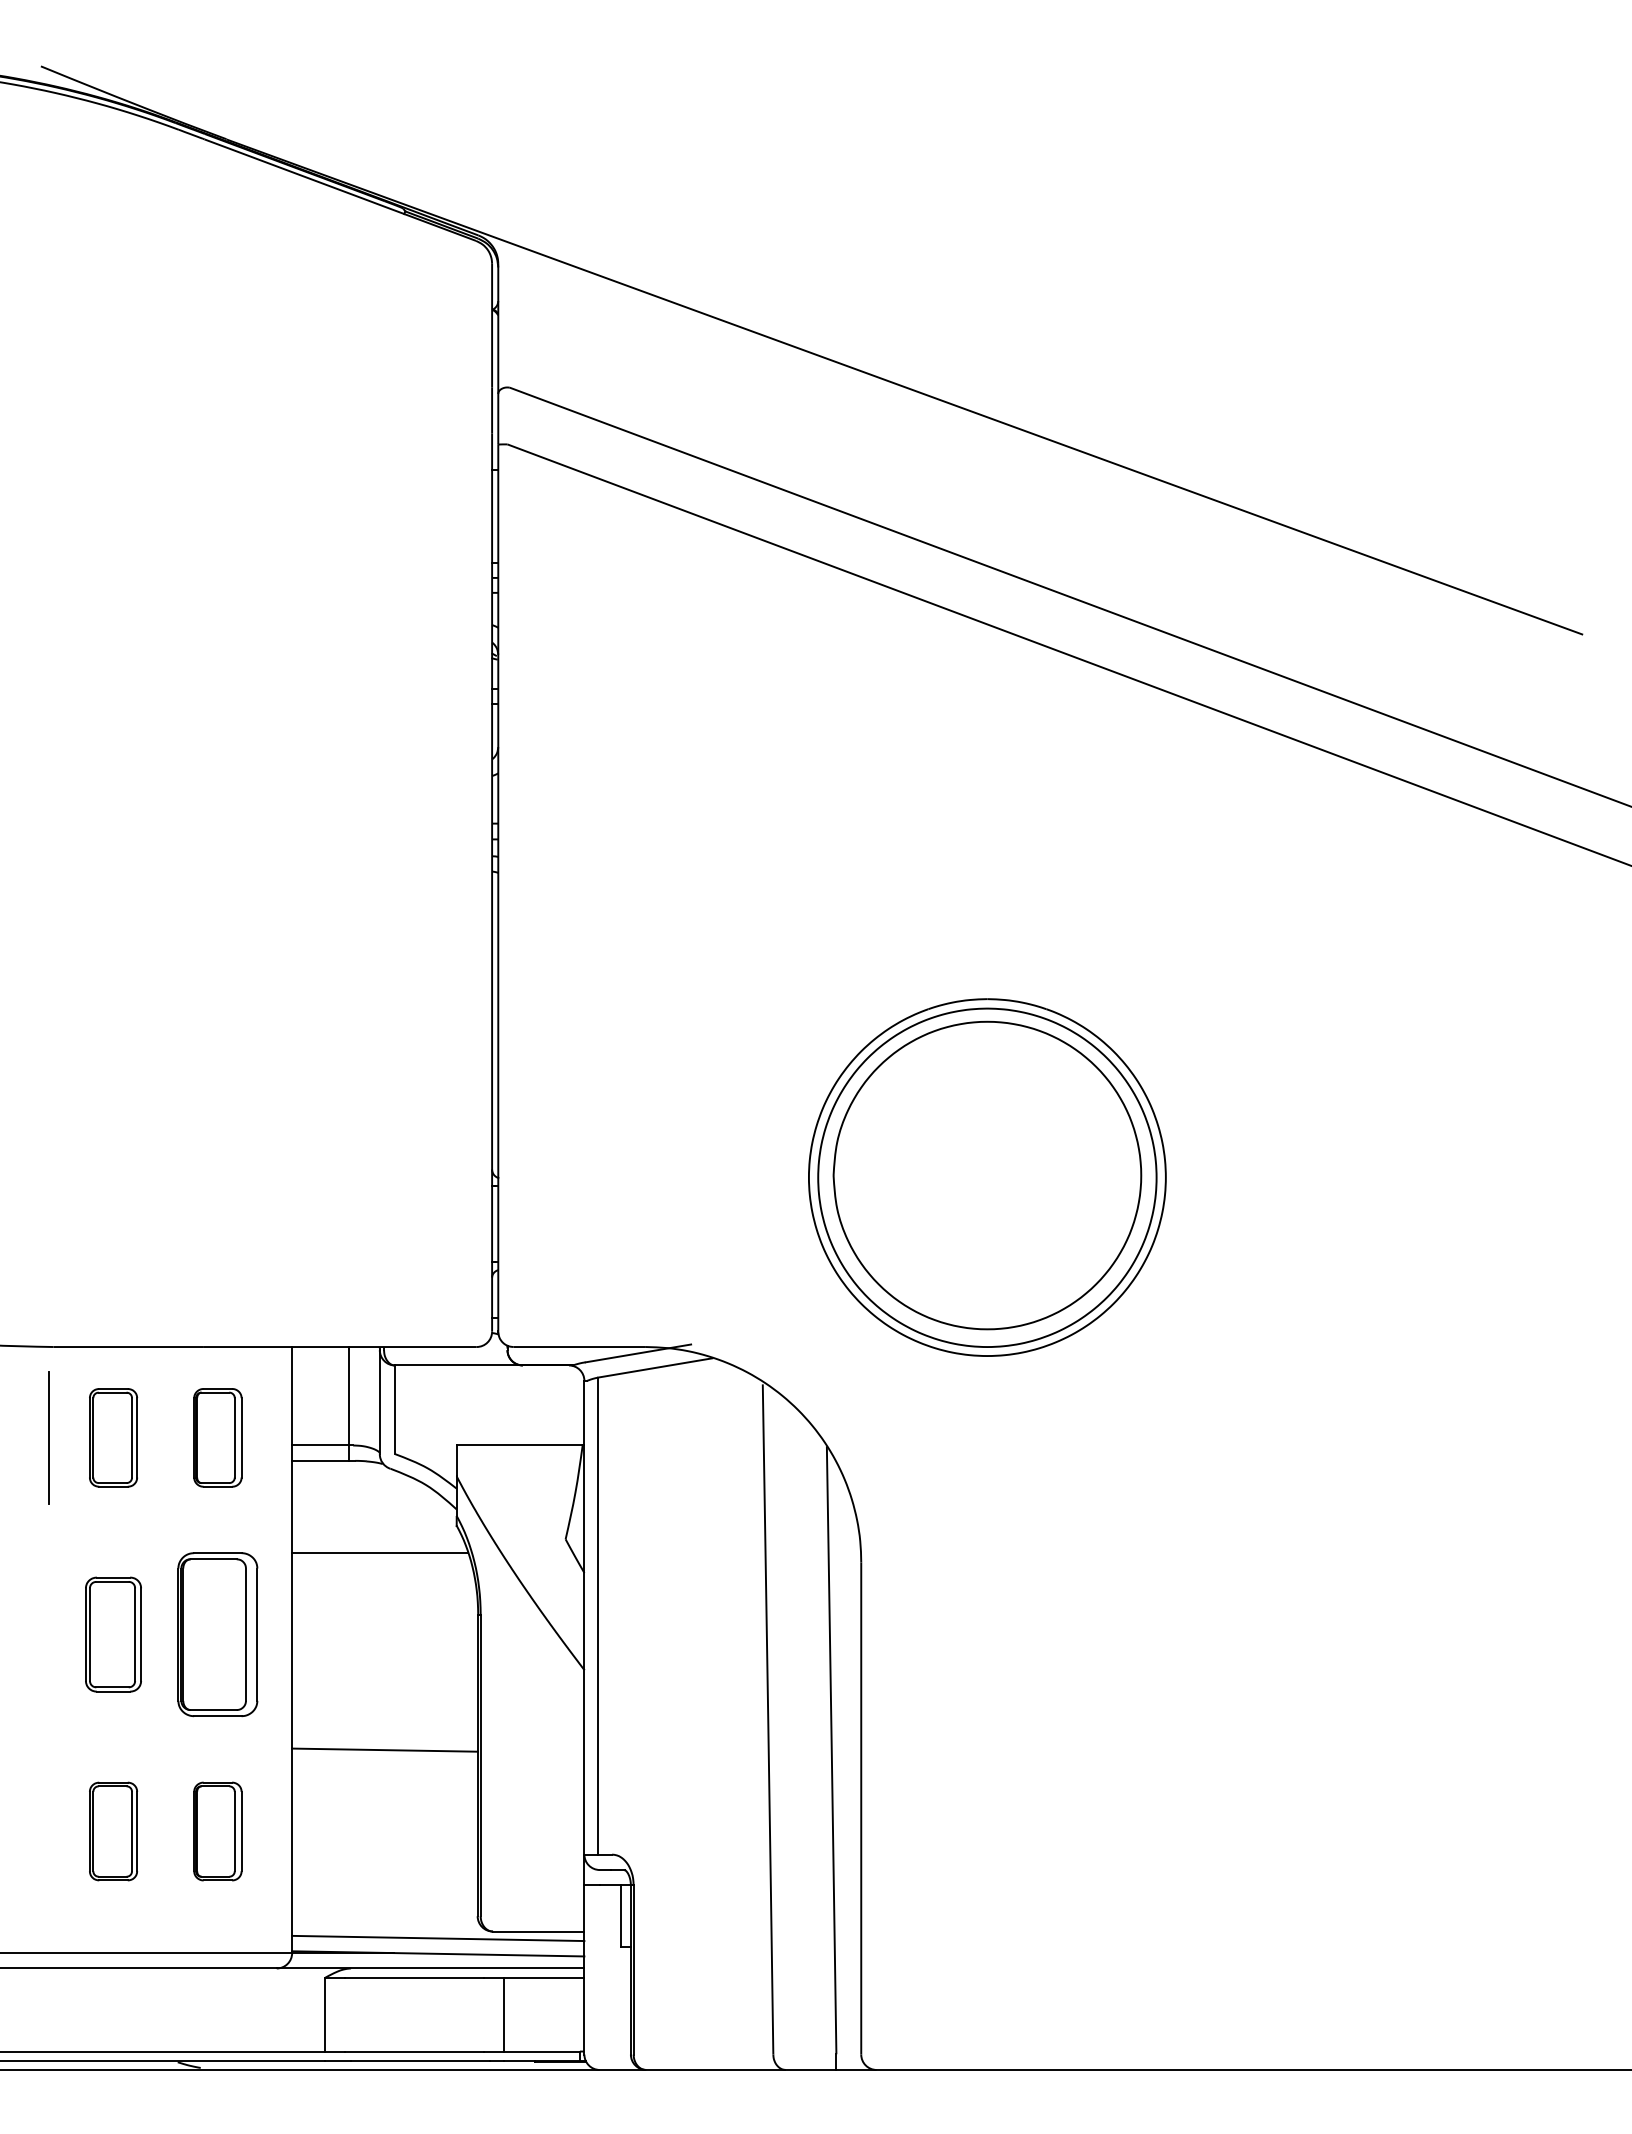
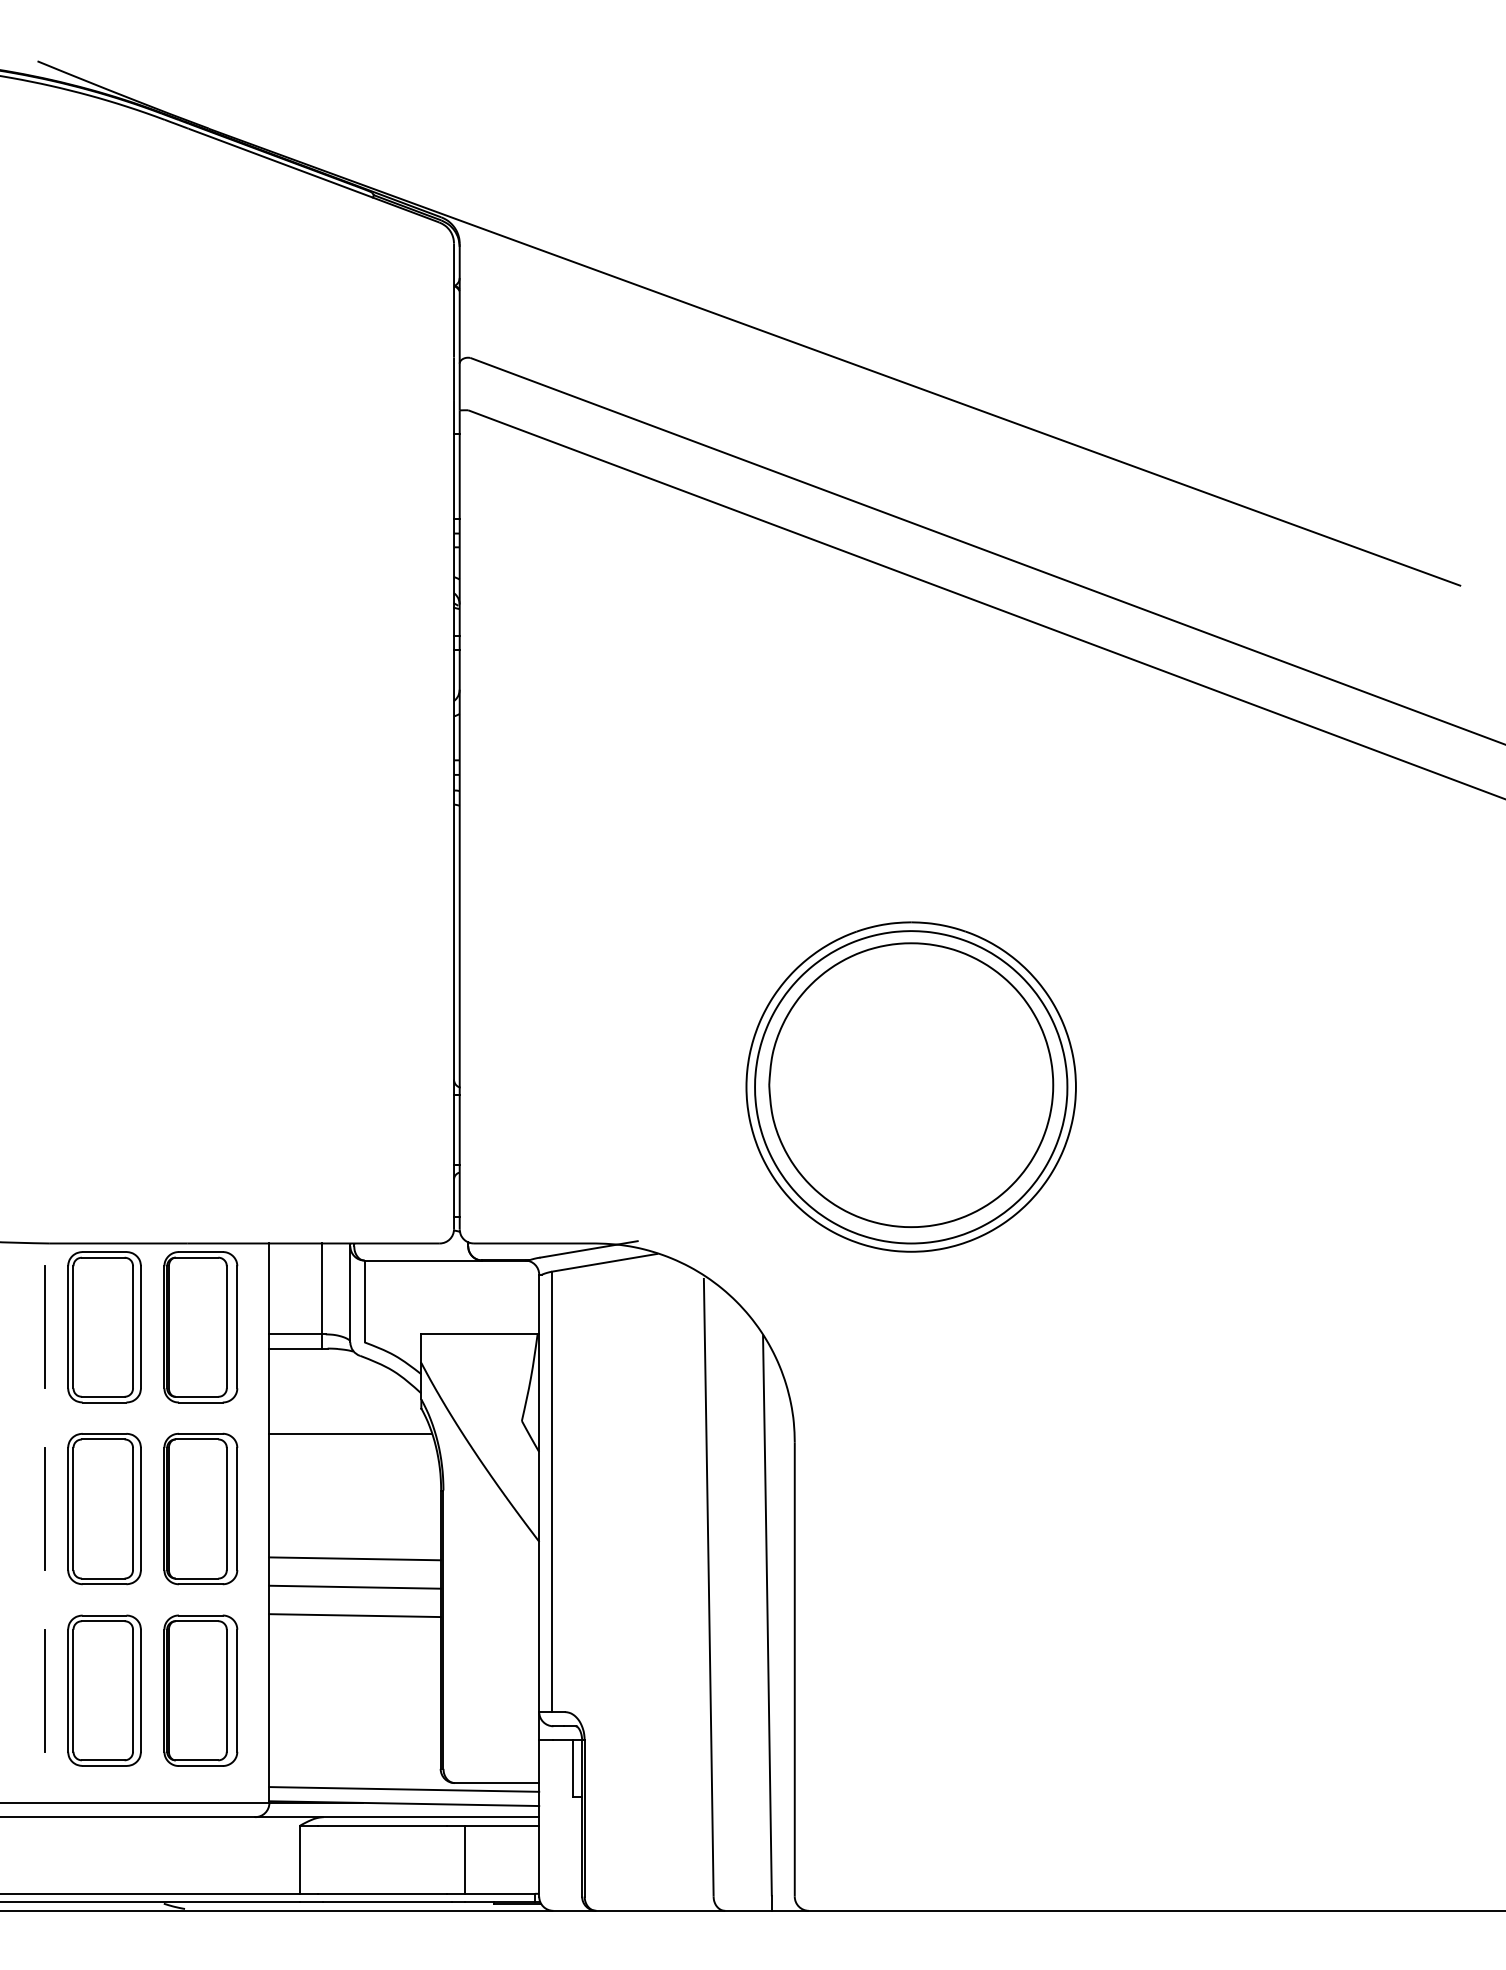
part: (113, 1437) -> (104, 1327), size x1.67
part: (217, 1437) -> (200, 1327), size x1.67
line: (48, 1634) -> (44, 1508), added
part: (113, 1634) -> (104, 1508), size x1.43
line: (384, 1688) -> (354, 1558), added
line: (384, 1719) -> (354, 1587), added
line: (48, 1831) -> (44, 1690), added
part: (113, 1831) -> (104, 1690), size x1.67
part: (217, 1831) -> (200, 1690), size x1.67

